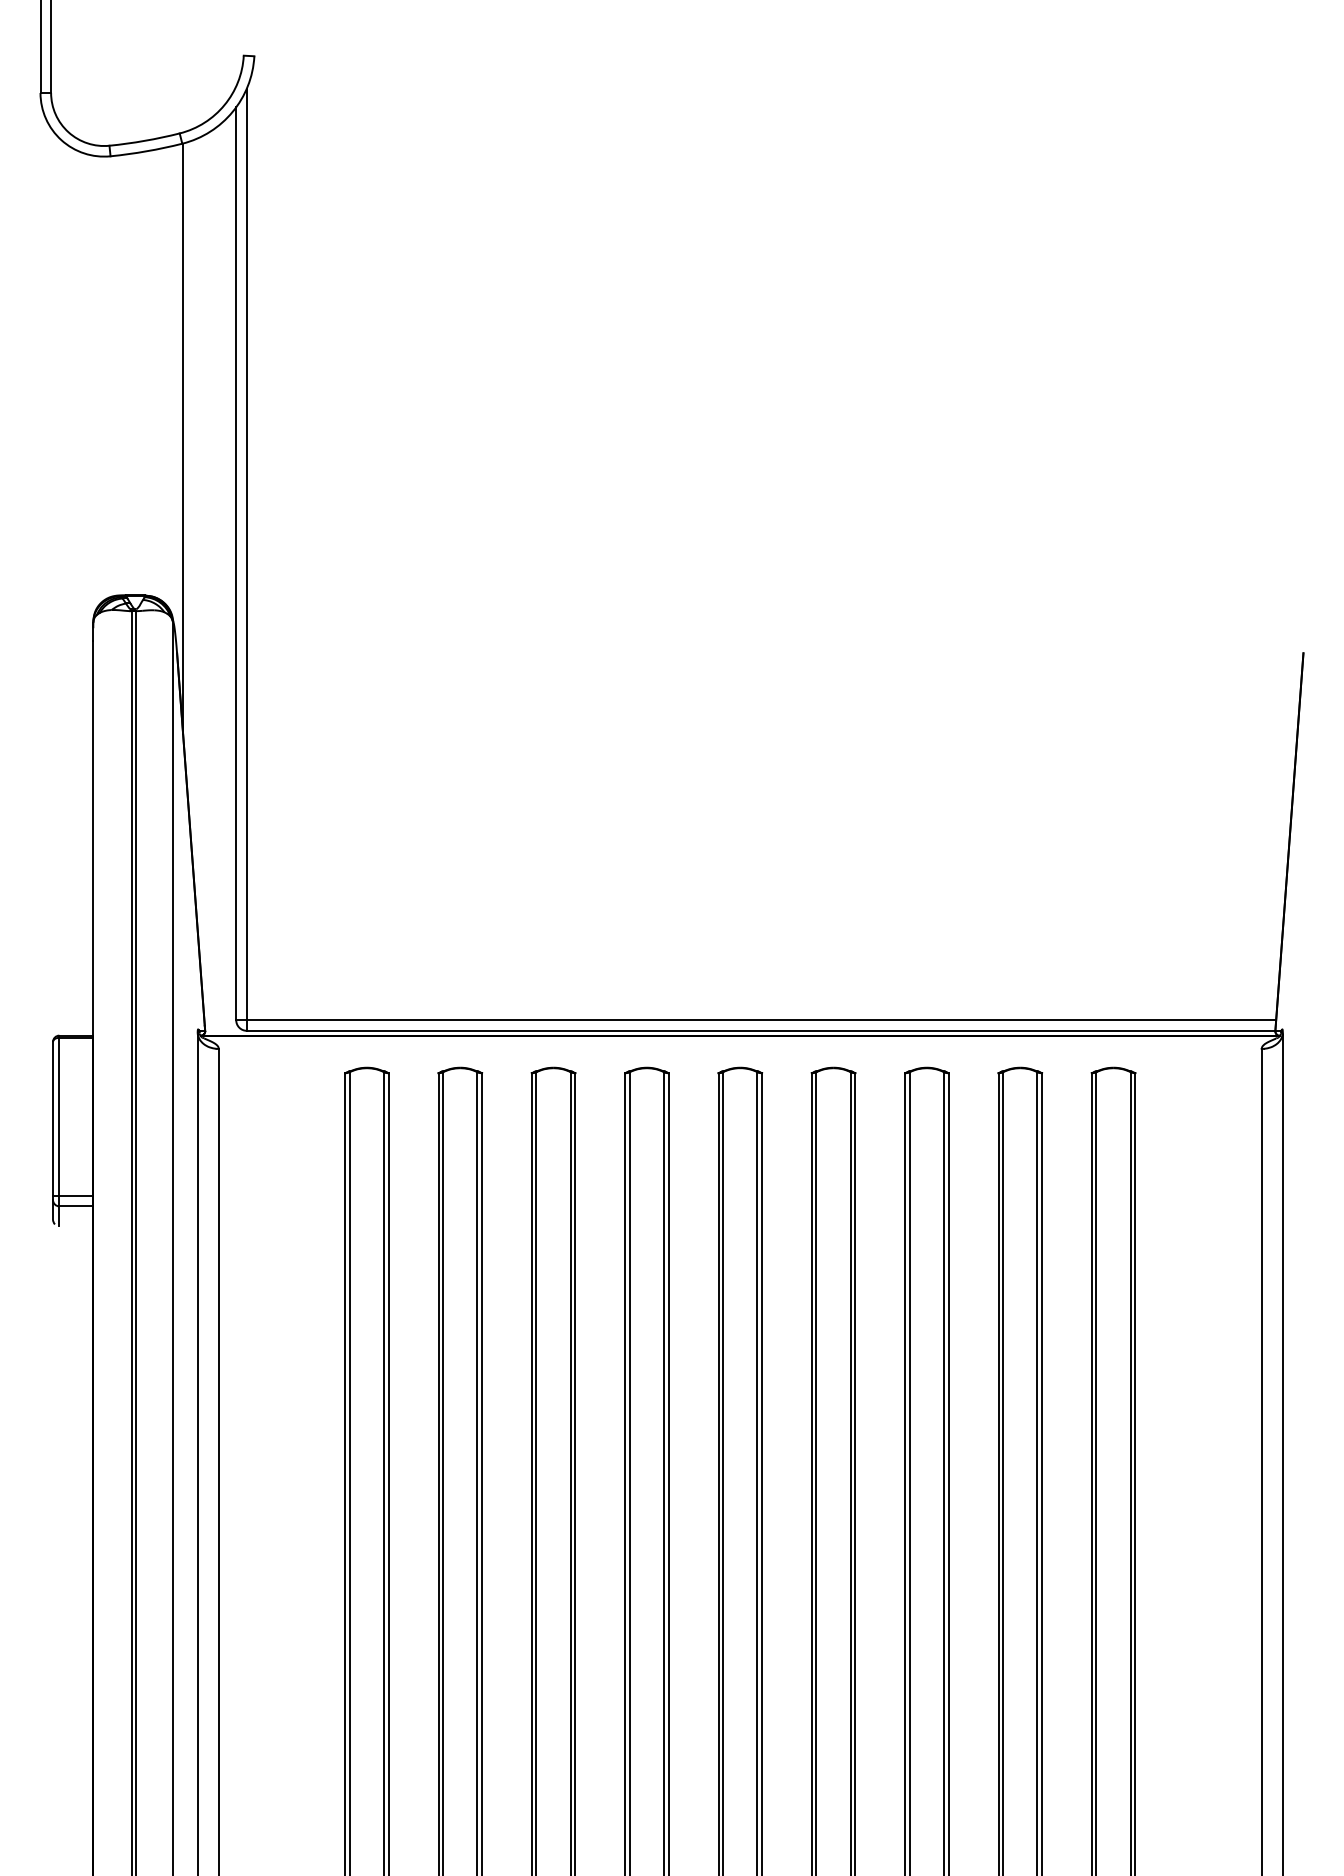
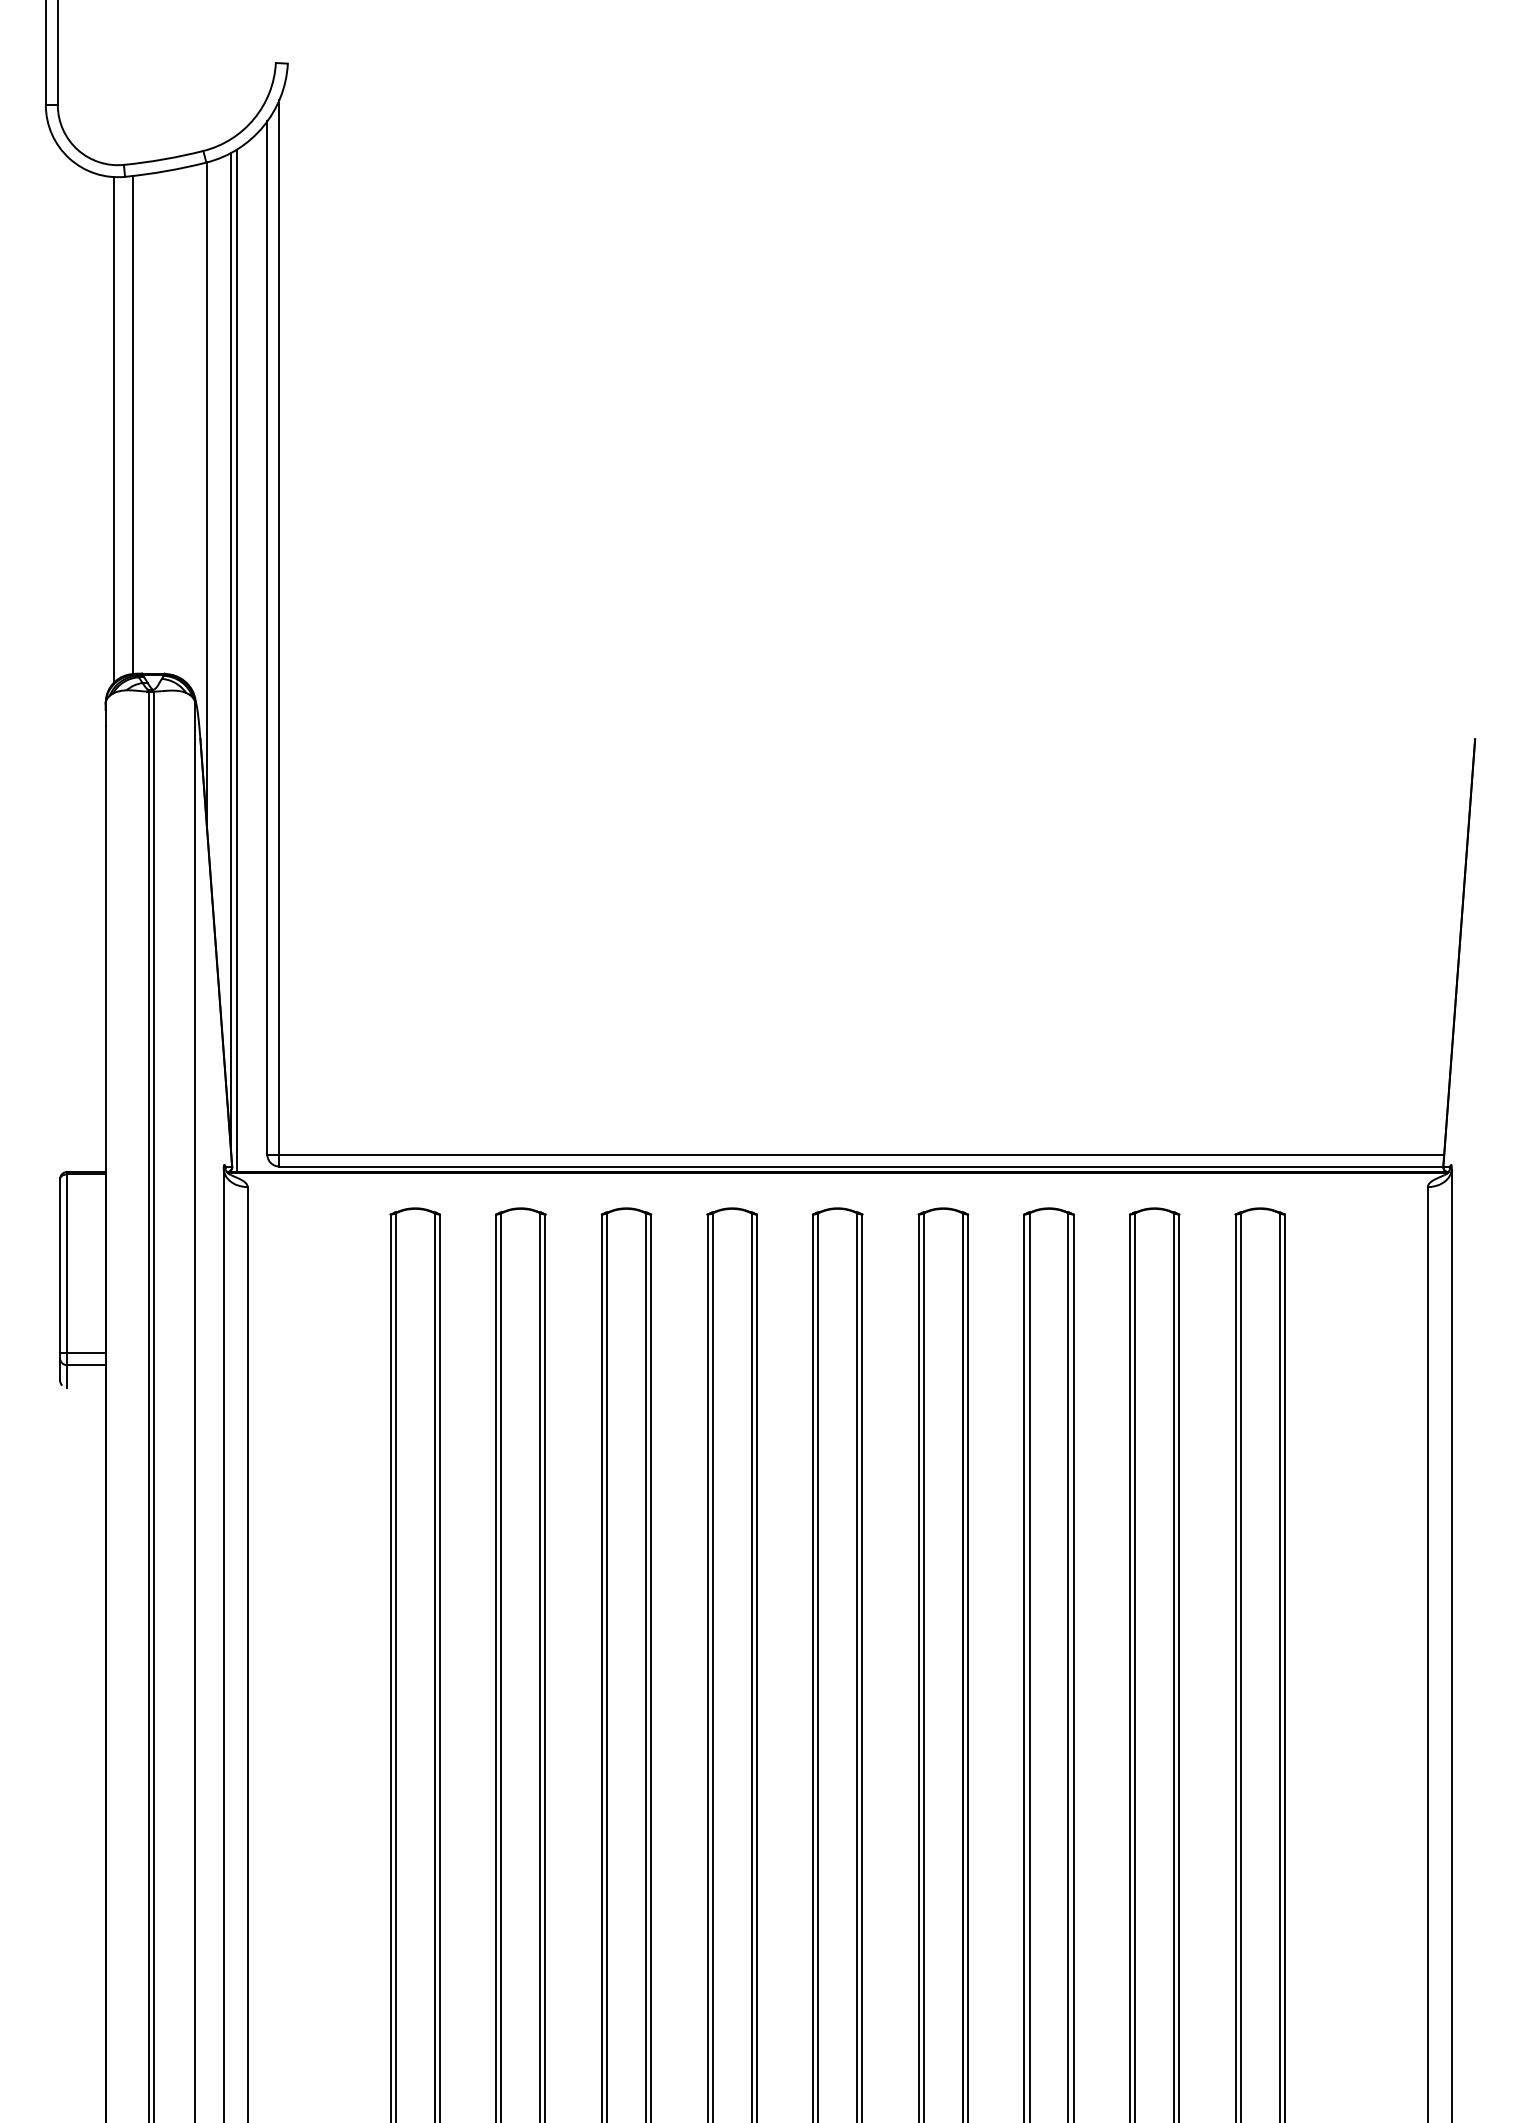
line: (117, 375) -> (132, 424), added
line: (100, 379) -> (113, 429), added
line: (204, 577) -> (231, 653), added
line: (209, 583) -> (237, 660), added

